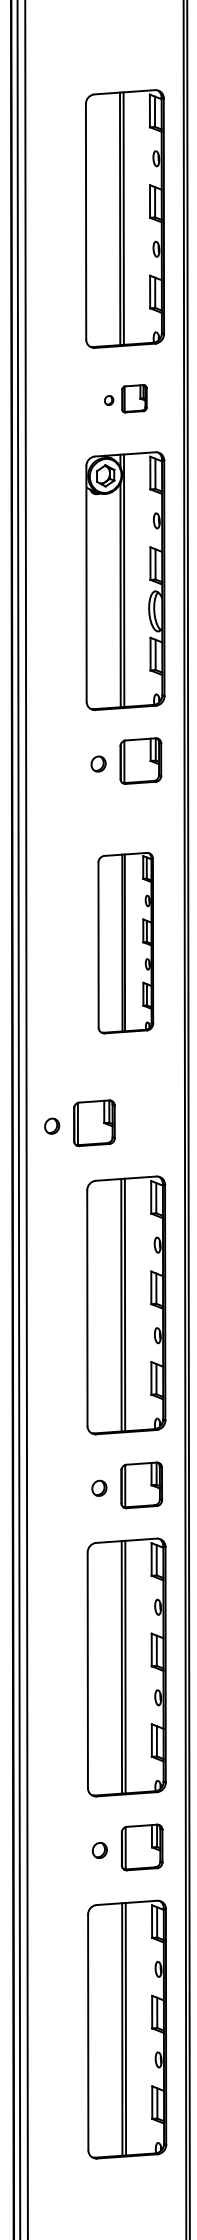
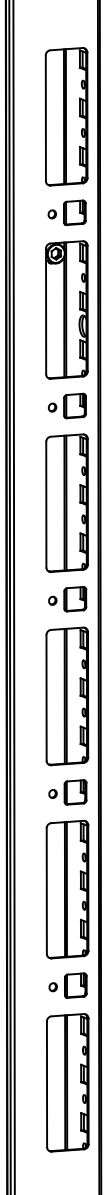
part: (124, 398) -> (66, 212), size x1.67
part: (124, 941) -> (66, 502), size x1.43
part: (79, 1123) -> (67, 599), moved

